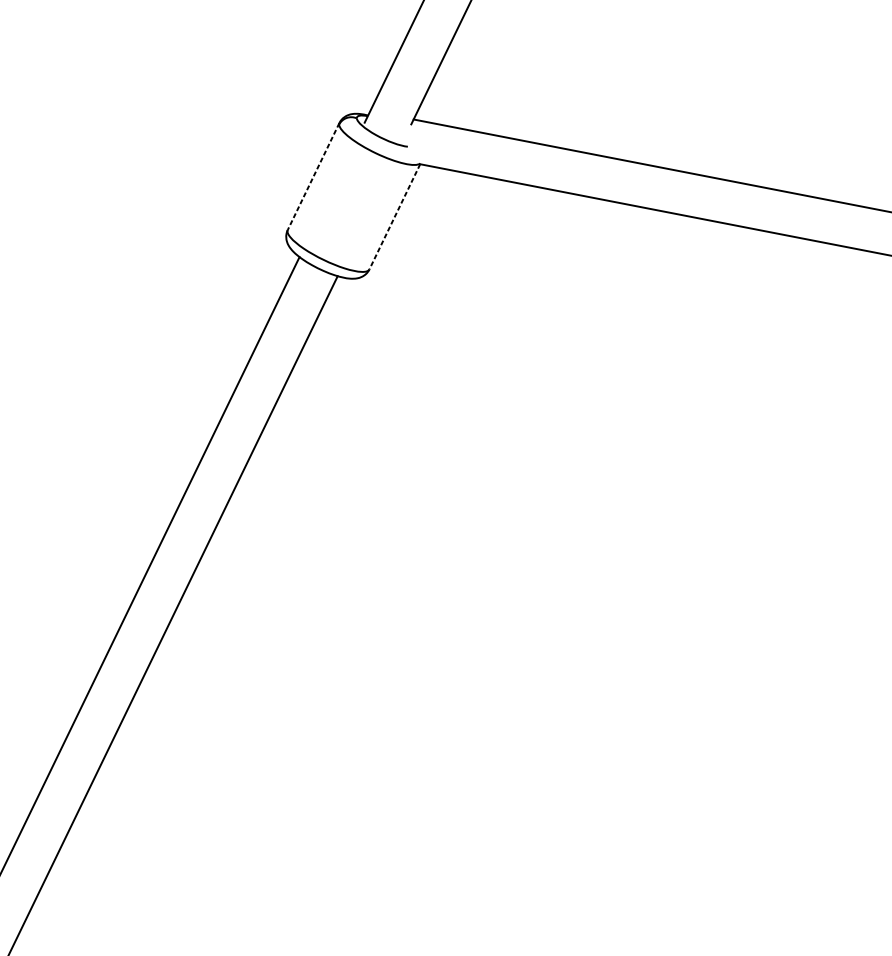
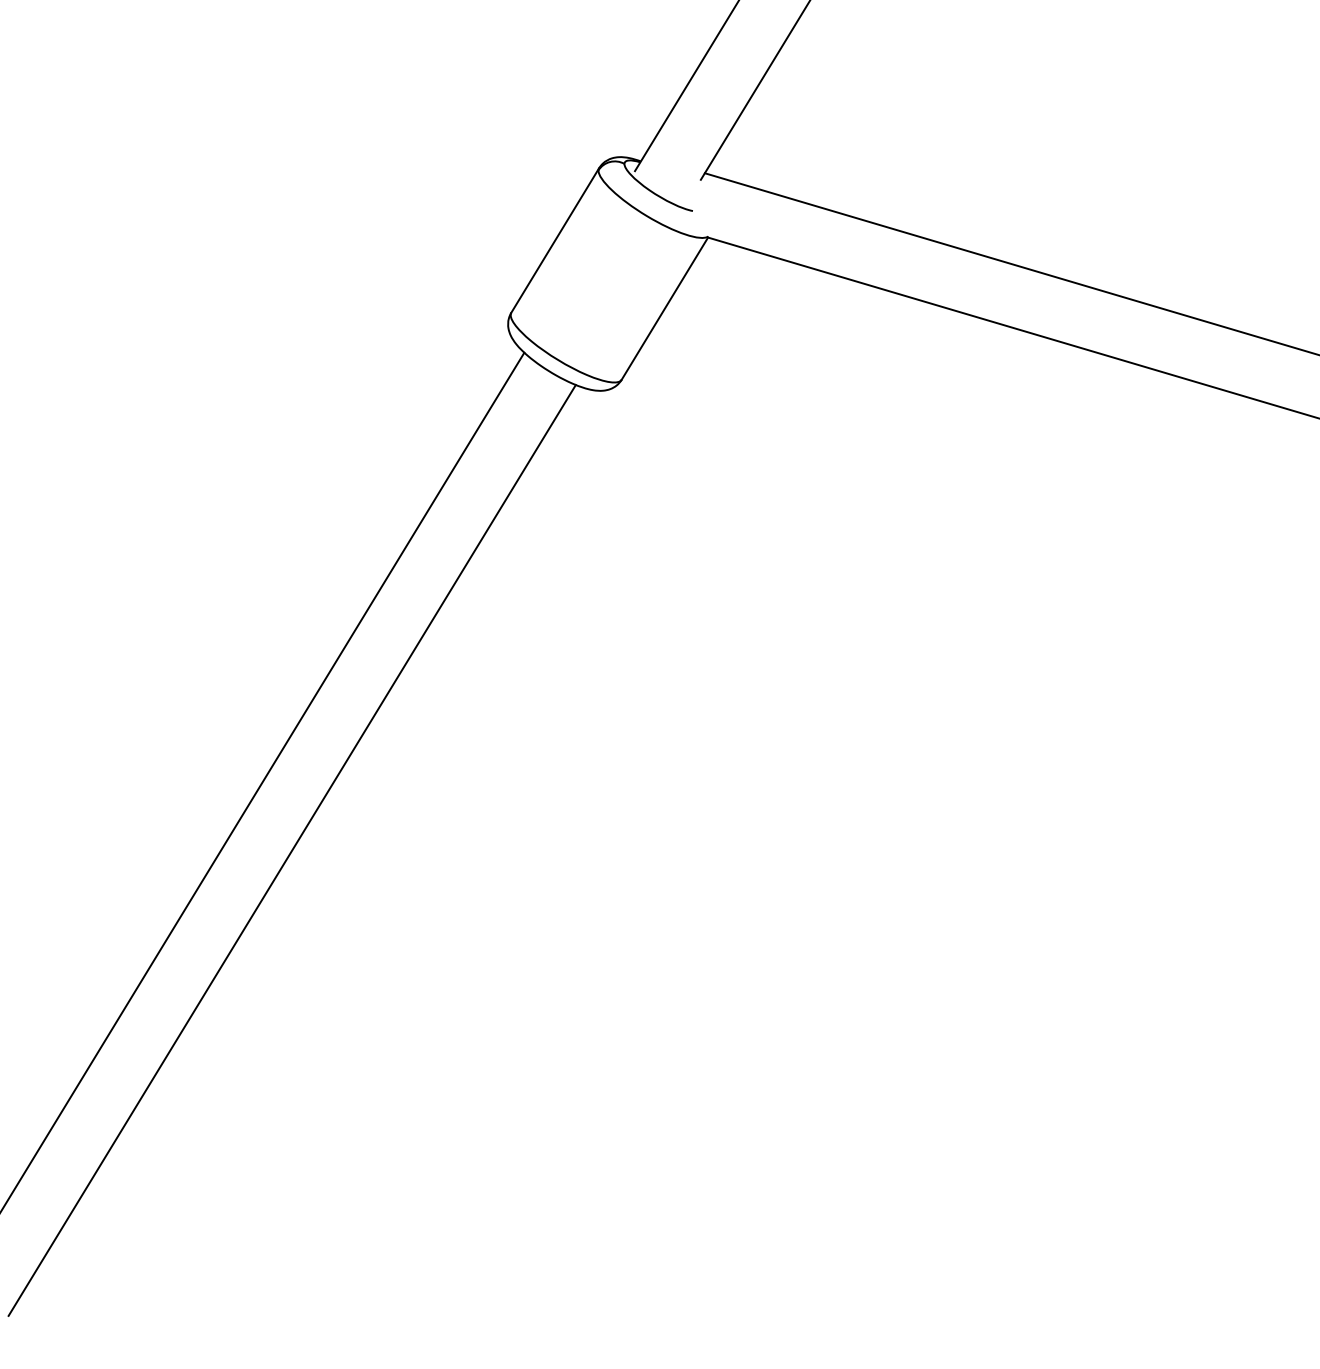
line: (313, 176) -> (555, 240), dashed -> solid
line: (394, 217) -> (664, 309), dashed -> solid

